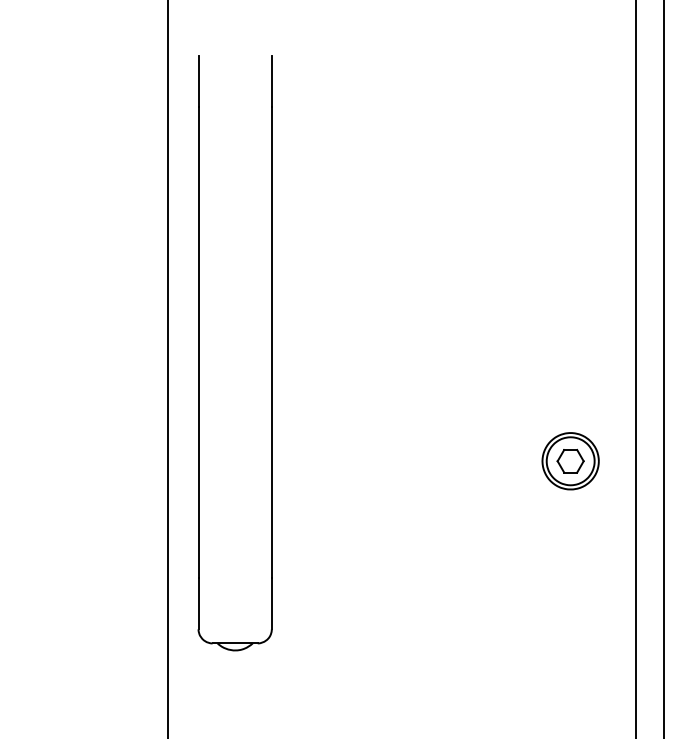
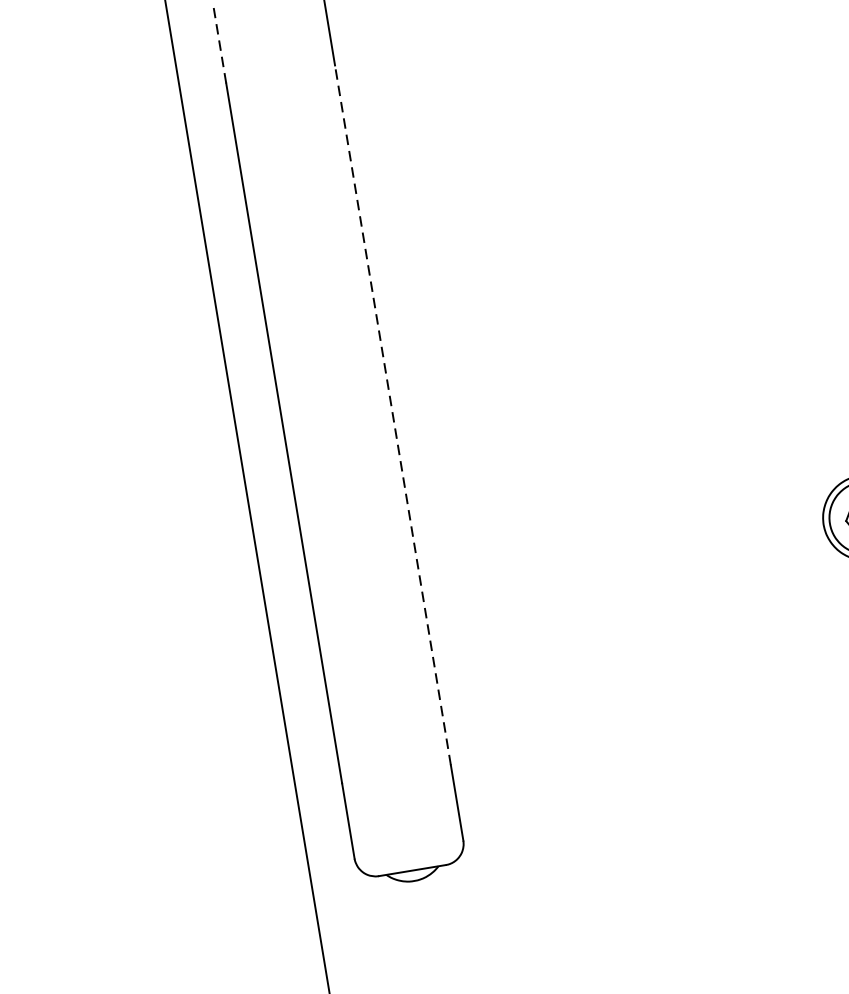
line: (198, 80) -> (219, 44), solid -> dashed
line: (271, 342) -> (392, 415), solid -> dashed

